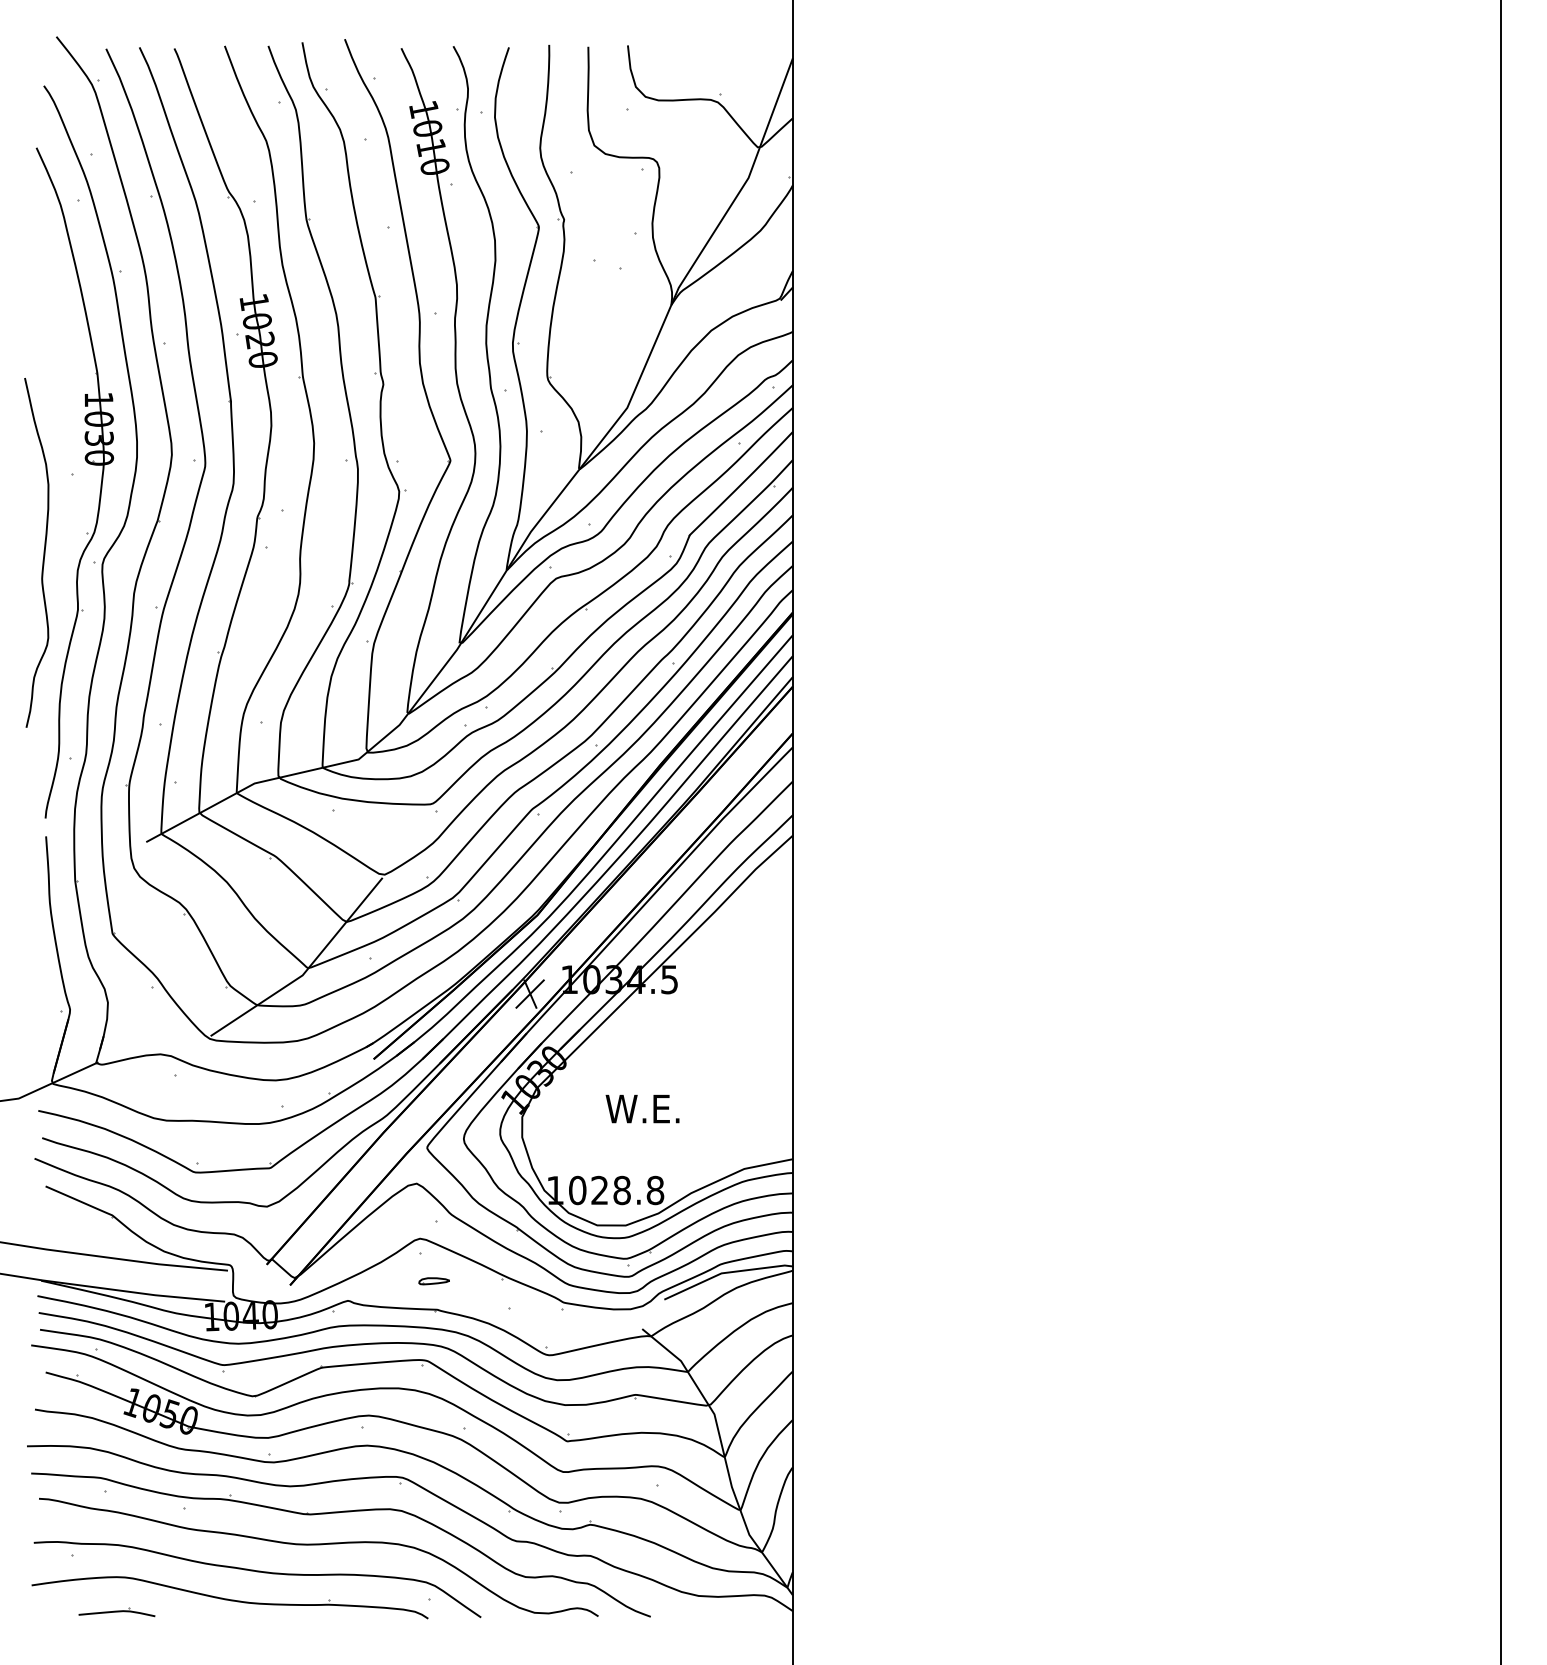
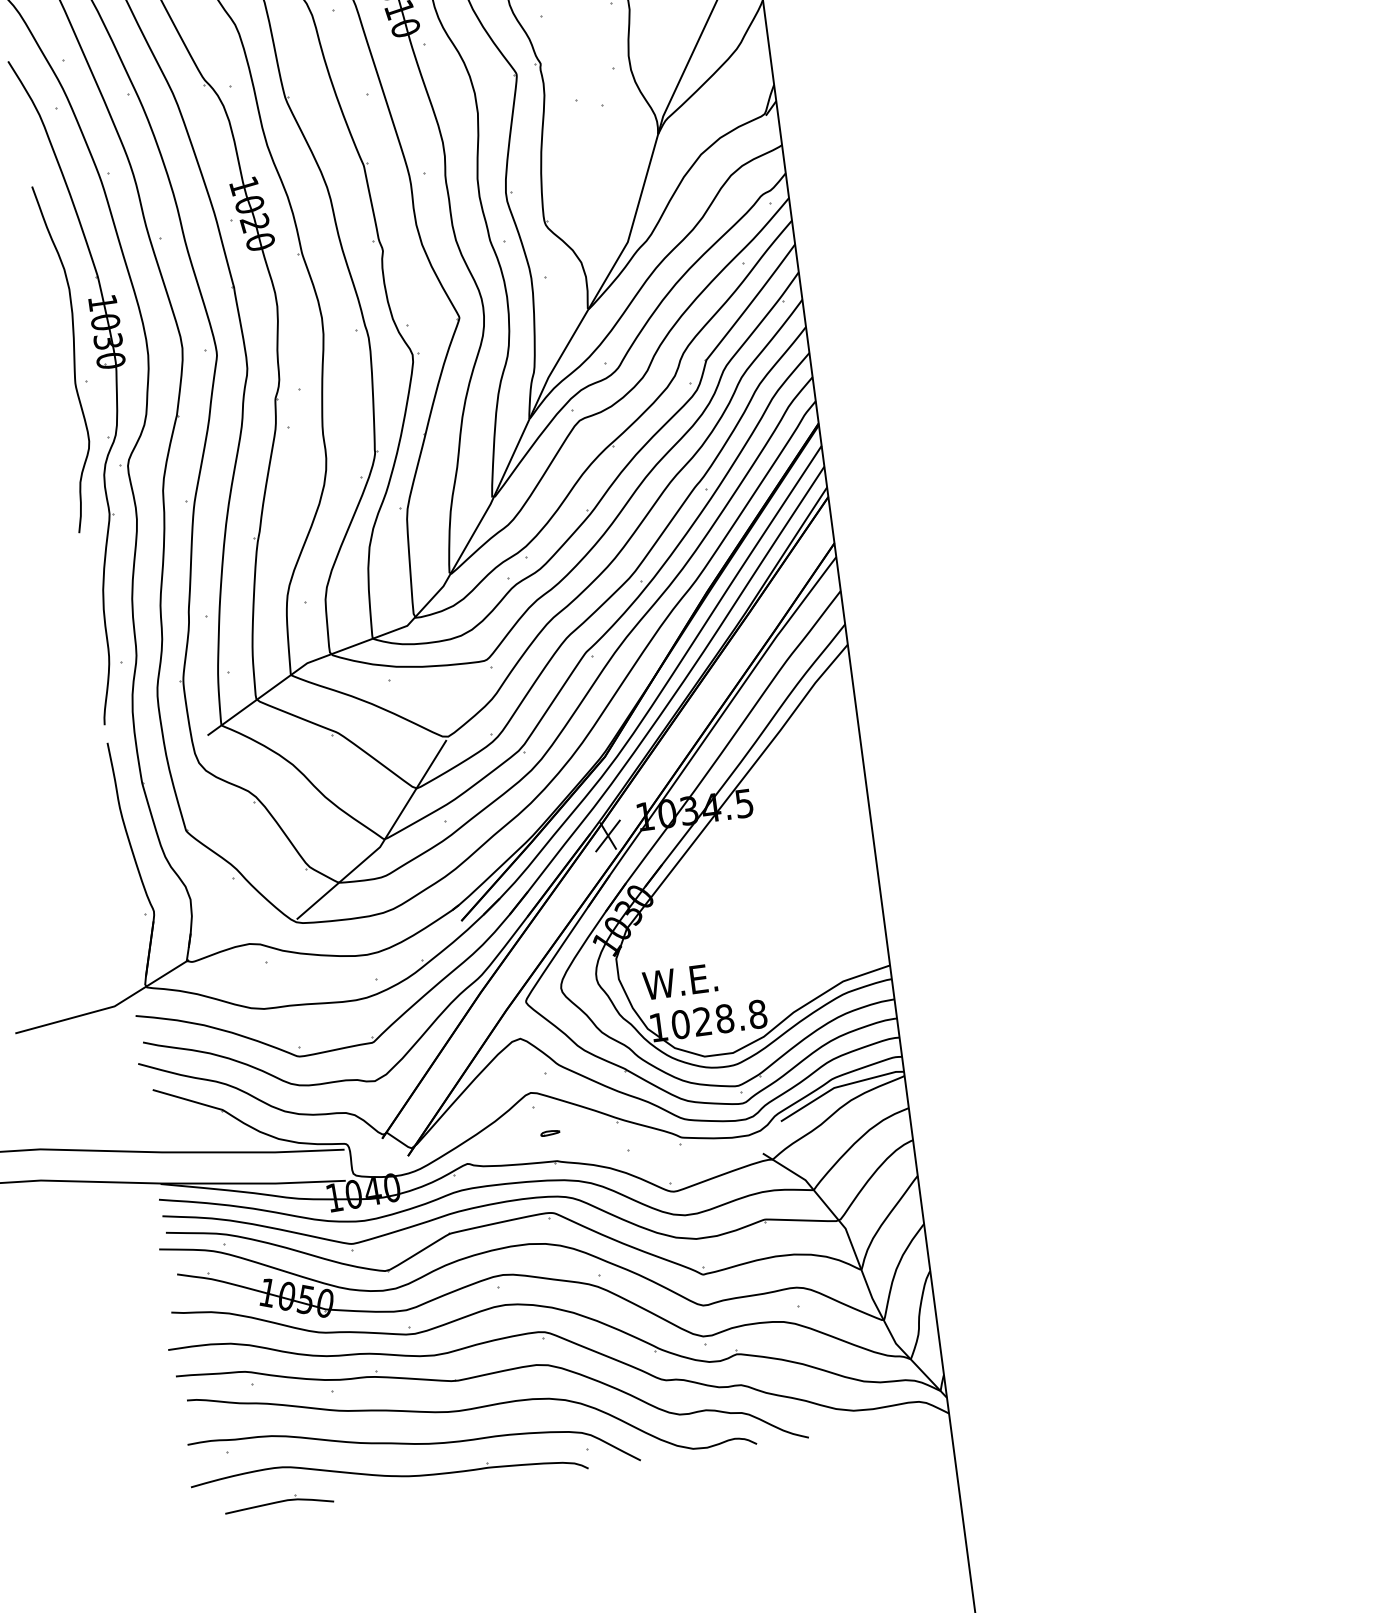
curve: (43, 552) -> (73, 357), moved
text: (642, 1108) -> (679, 981), moved
part: (434, 1280) -> (550, 1132), size x0.62
part: (116, 1611) -> (278, 1502), size x1.43

